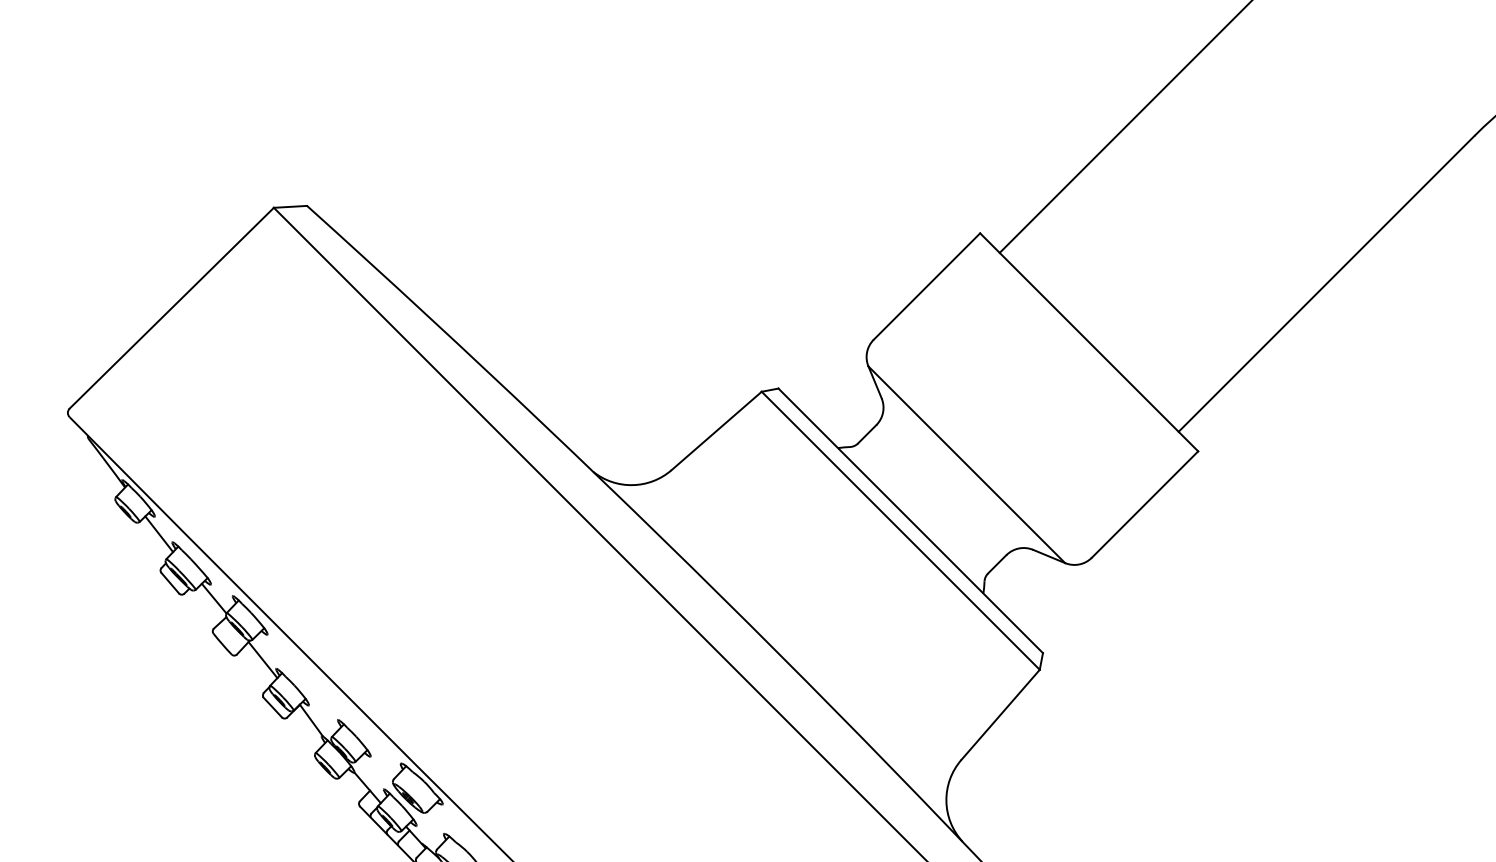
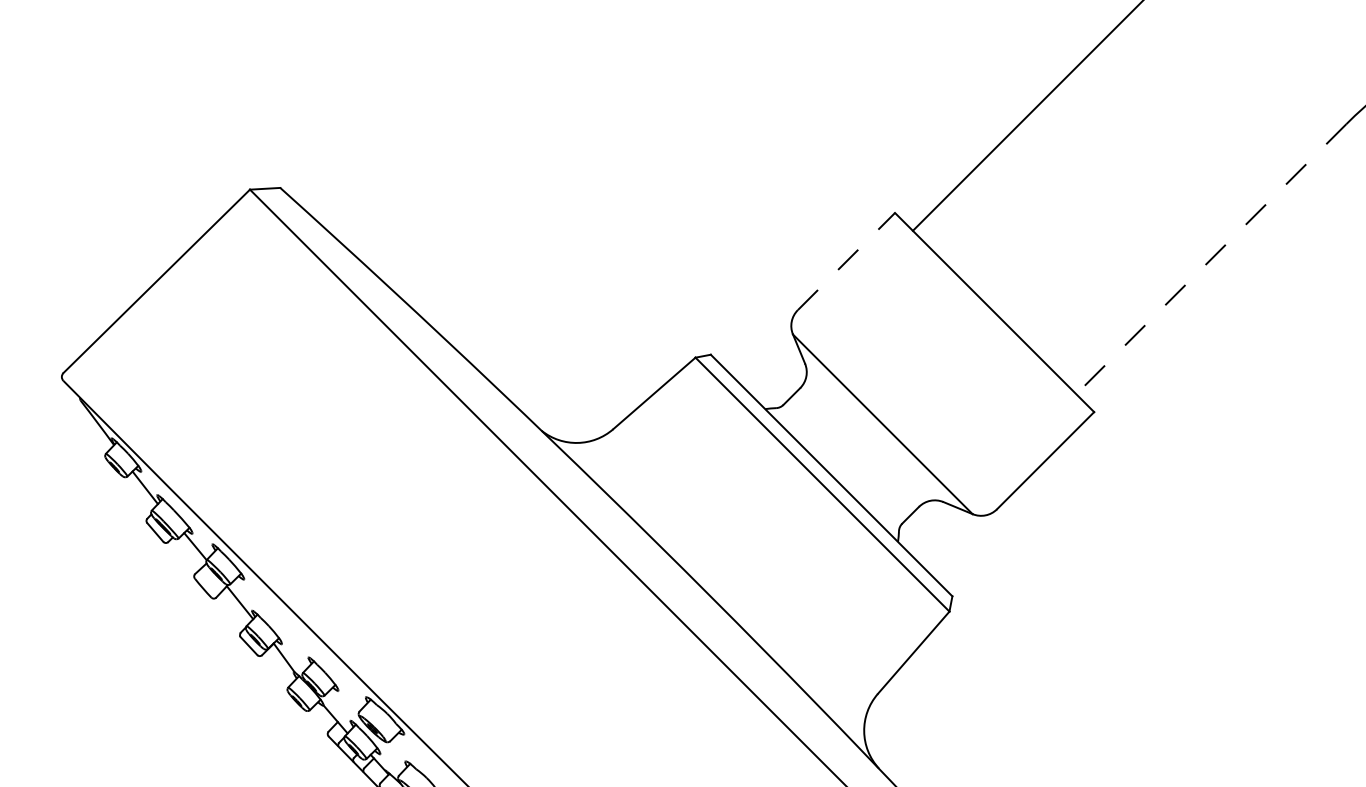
line: (1326, 284) -> (1211, 259), solid -> dashed
line: (927, 286) -> (846, 261), solid -> dashed

